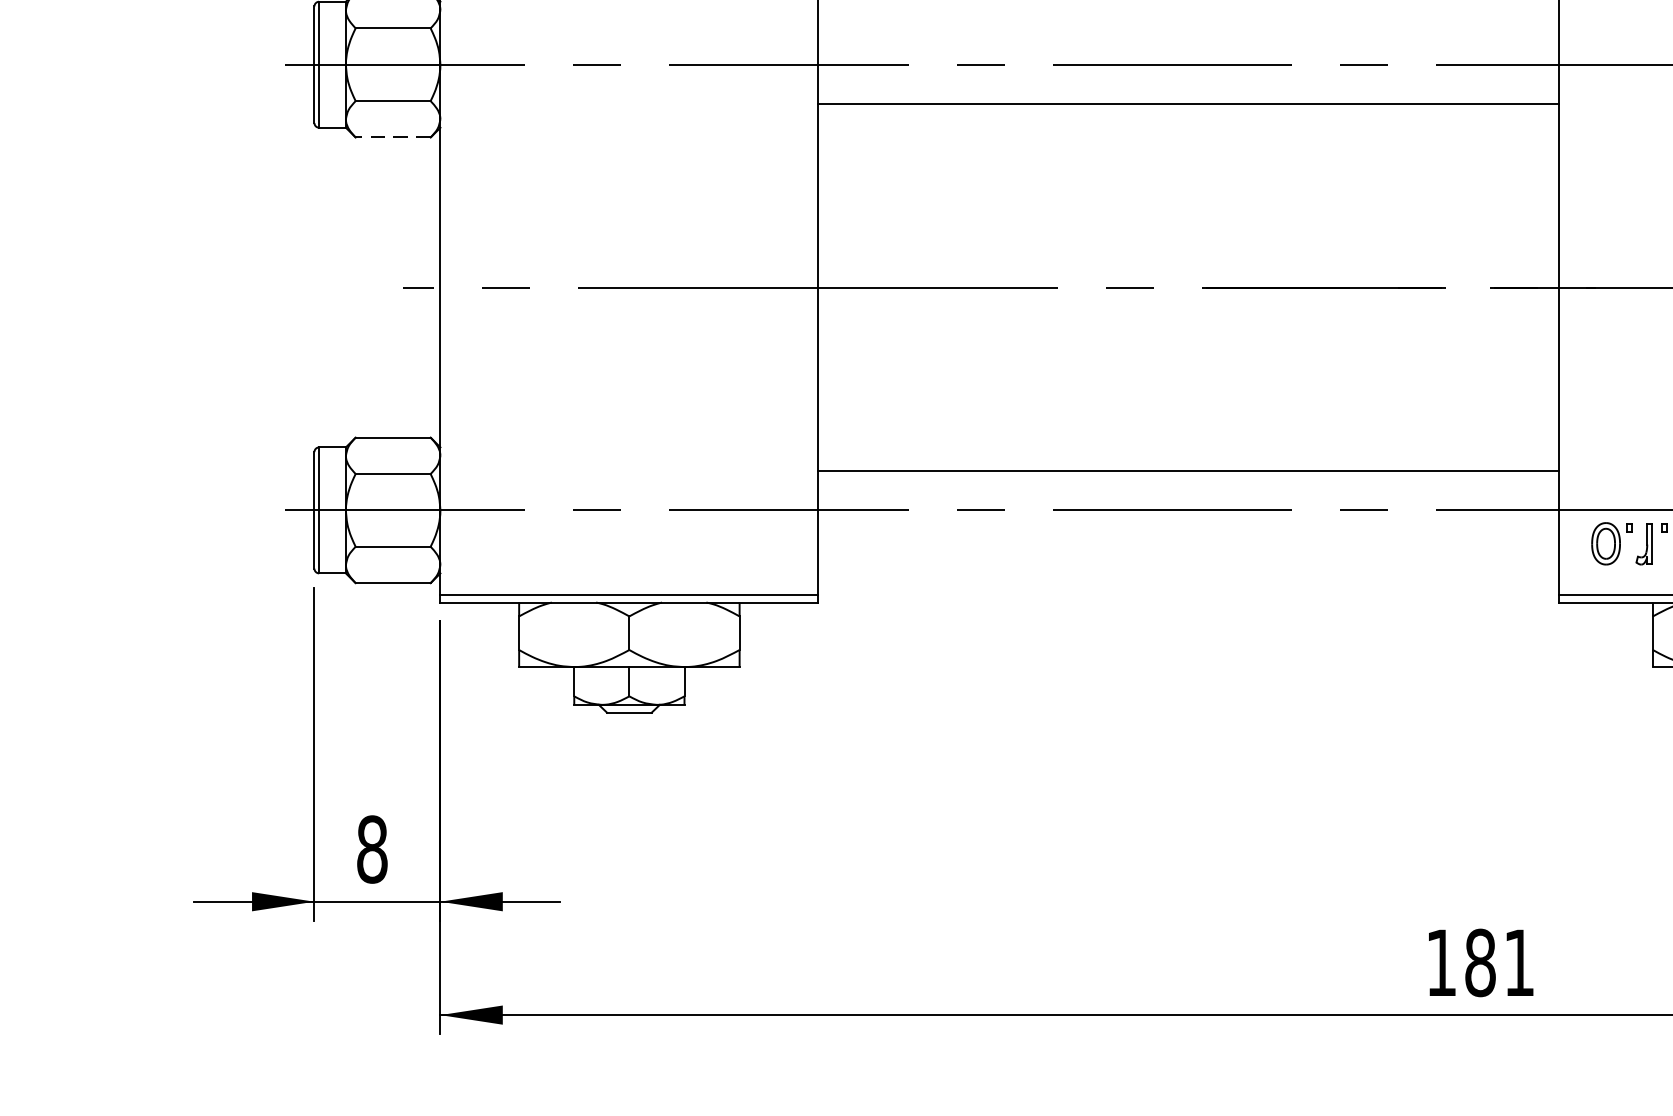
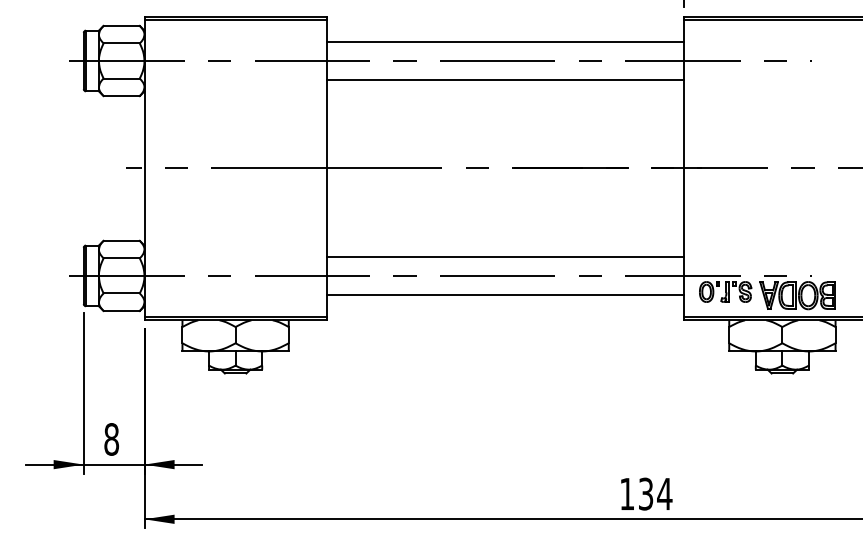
line: (1186, 26) -> (504, 42), added
line: (392, 138) -> (121, 96), dashed -> solid
line: (1186, 548) -> (504, 294), added
text: (1500, 961) -> (655, 493), 181 -> 134

